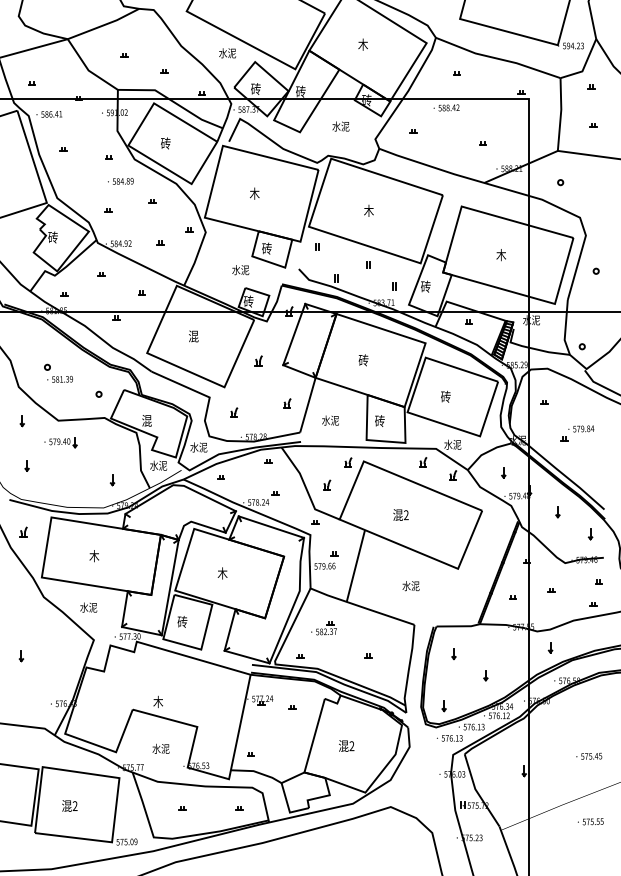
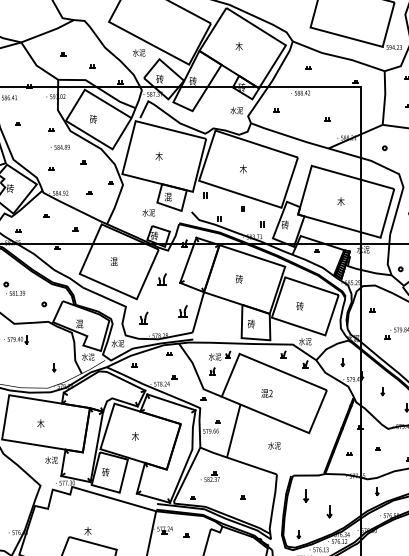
text: (340, 126) -> (236, 110), moved
text: (266, 248) -> (167, 196), 砖 -> 混
part: (258, 360) -> (161, 279), size x1.6
part: (287, 403) -> (183, 311), size x1.6
part: (234, 412) -> (144, 317), size x1.6
text: (330, 420) -> (215, 356), moved
text: (88, 607) -> (51, 460), moved
part: (453, 654) -> (305, 496), size x1.6
part: (485, 675) -> (329, 511), size x1.6

